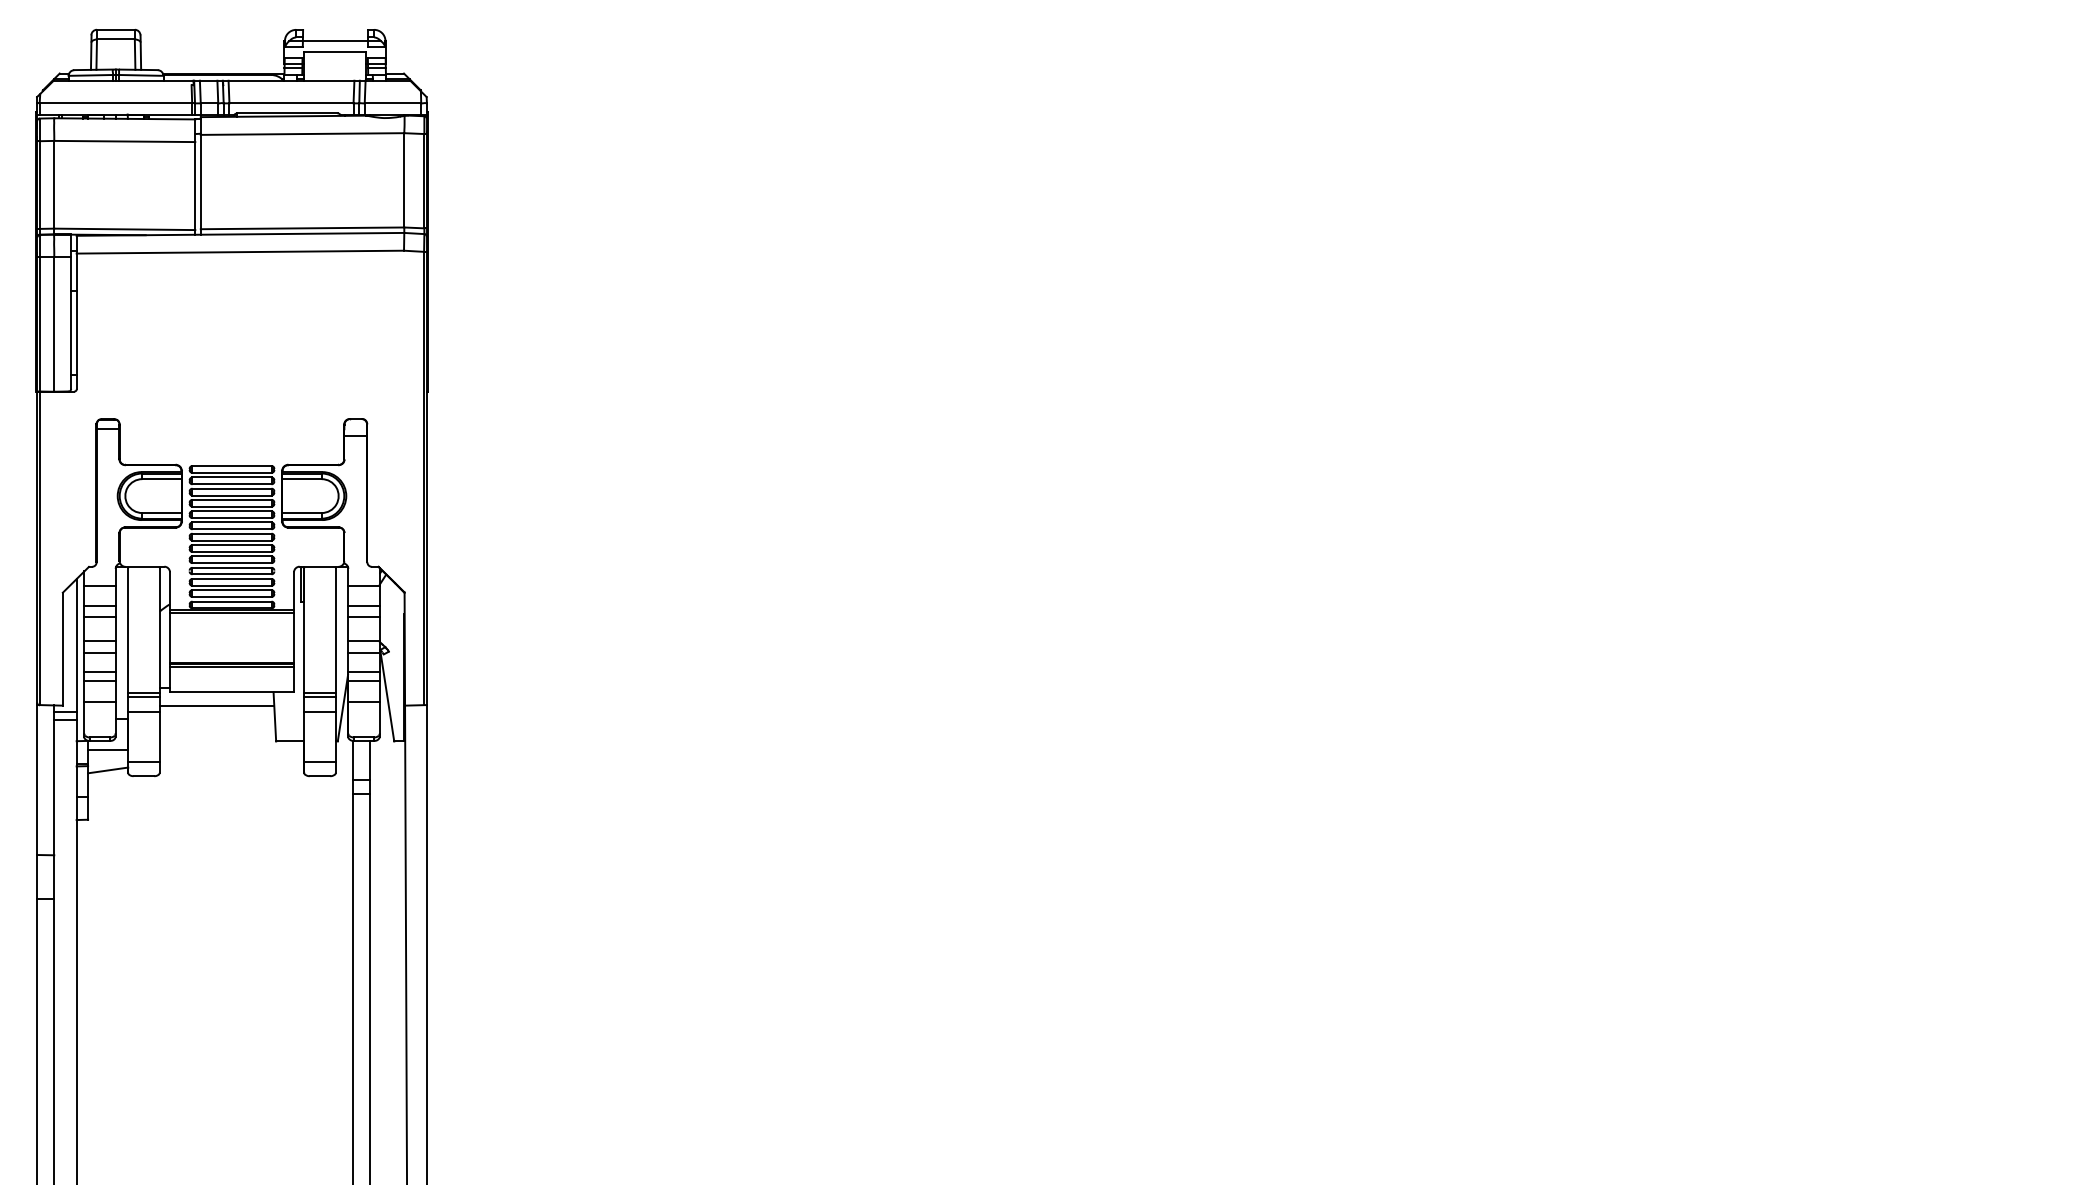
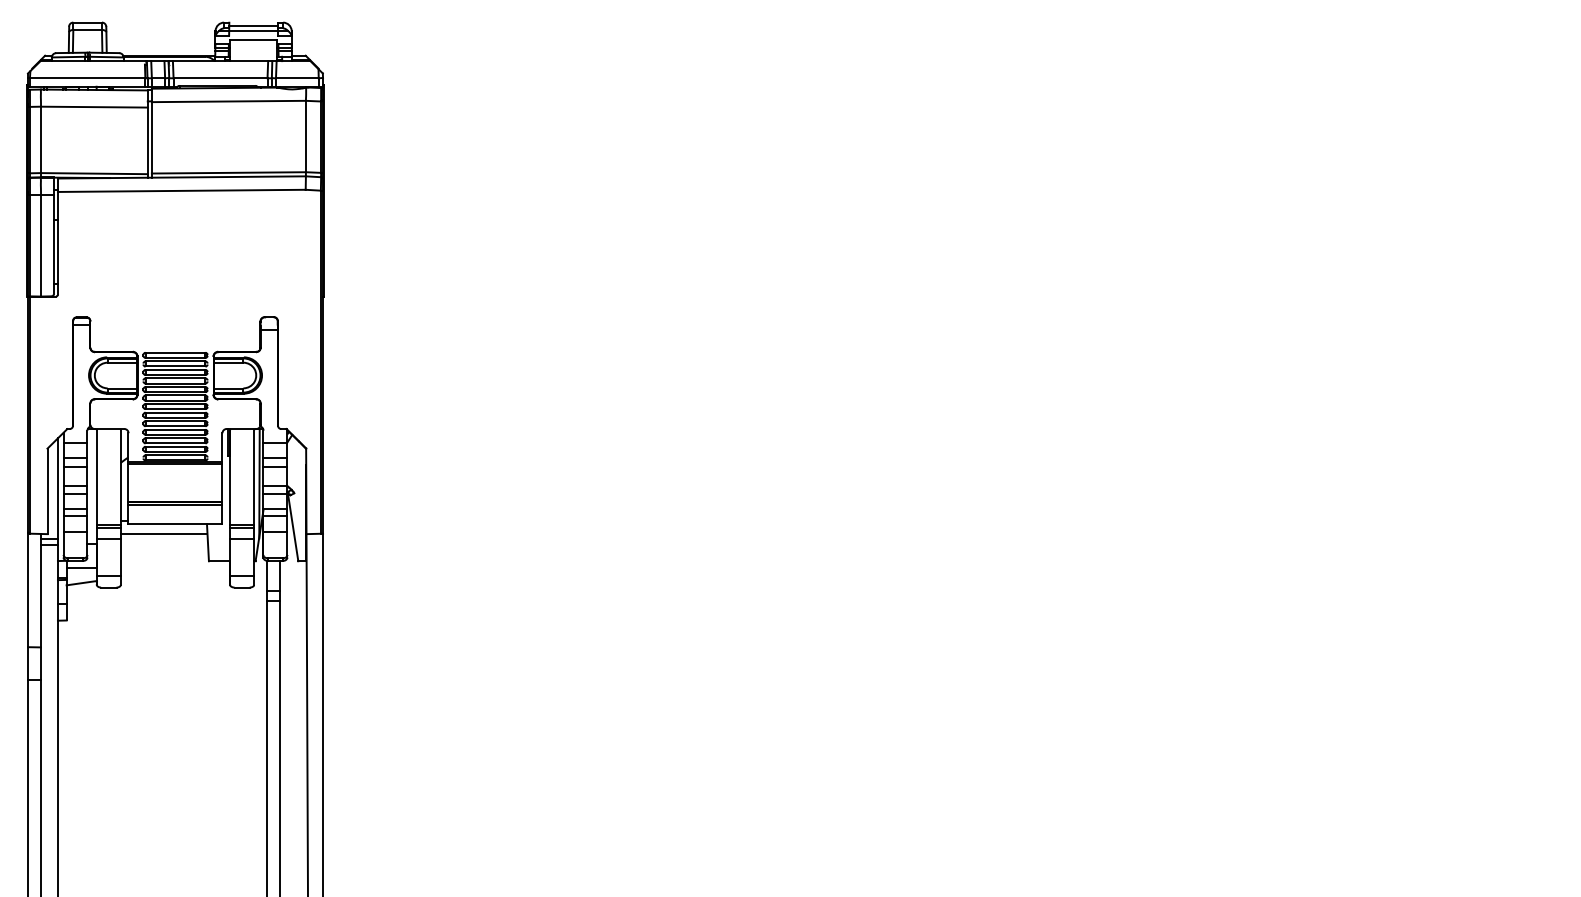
line: (334, 34) -> (253, 26), added
line: (342, 638) -> (259, 483), added

